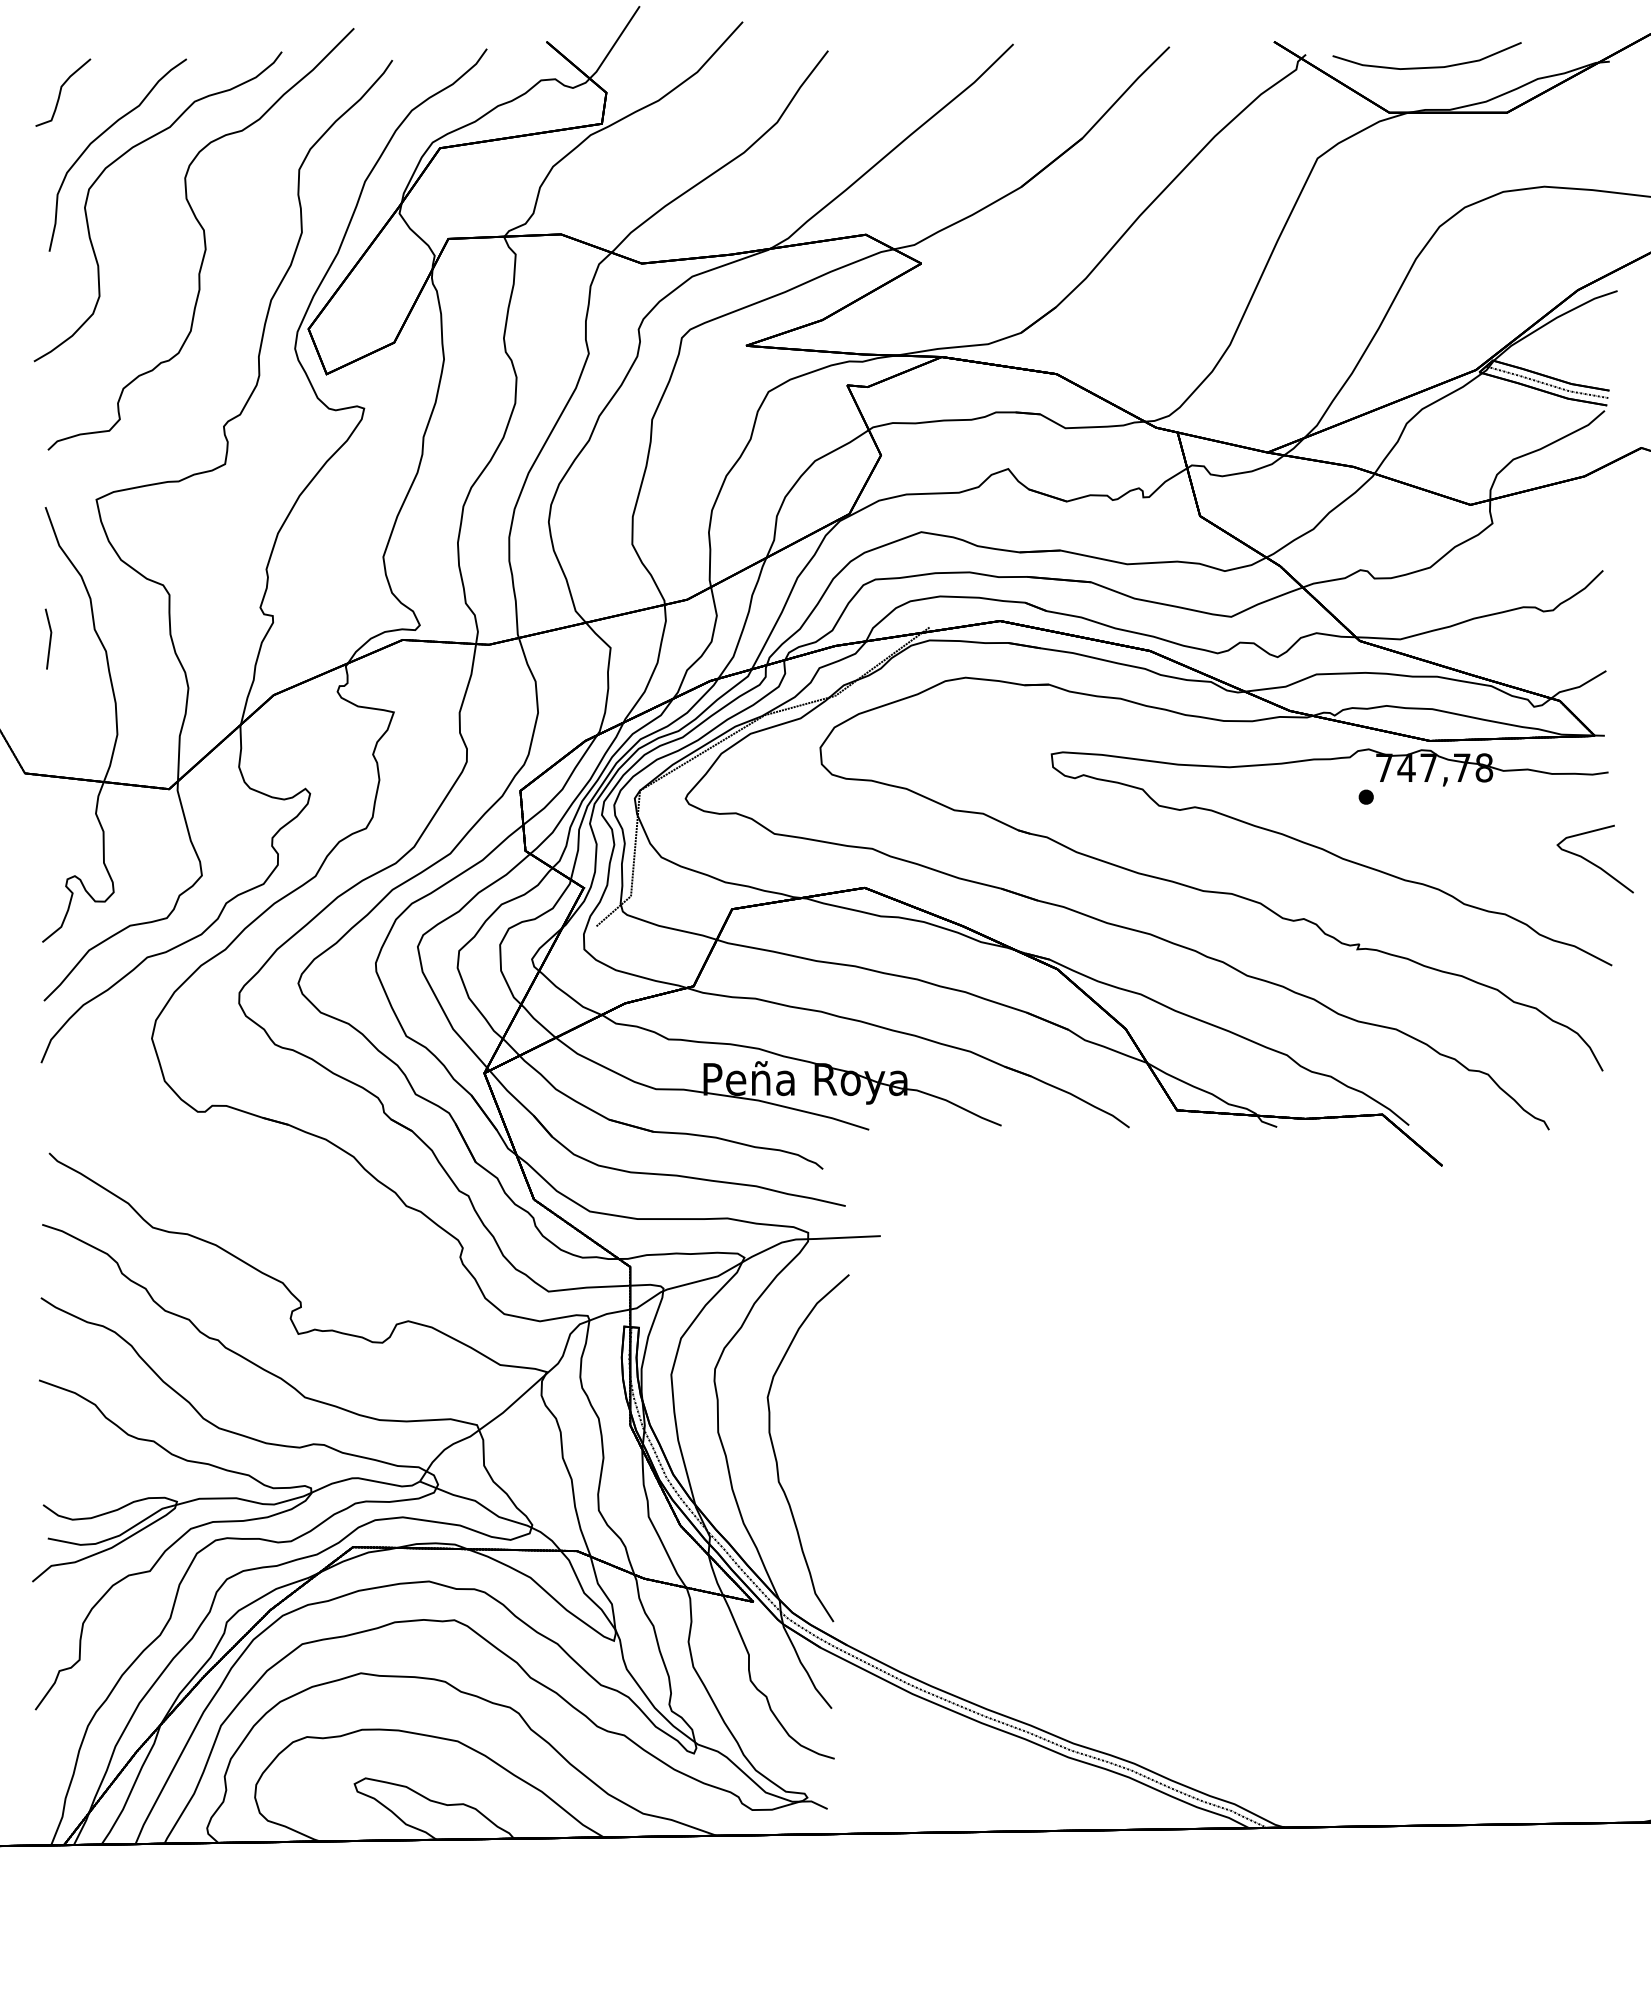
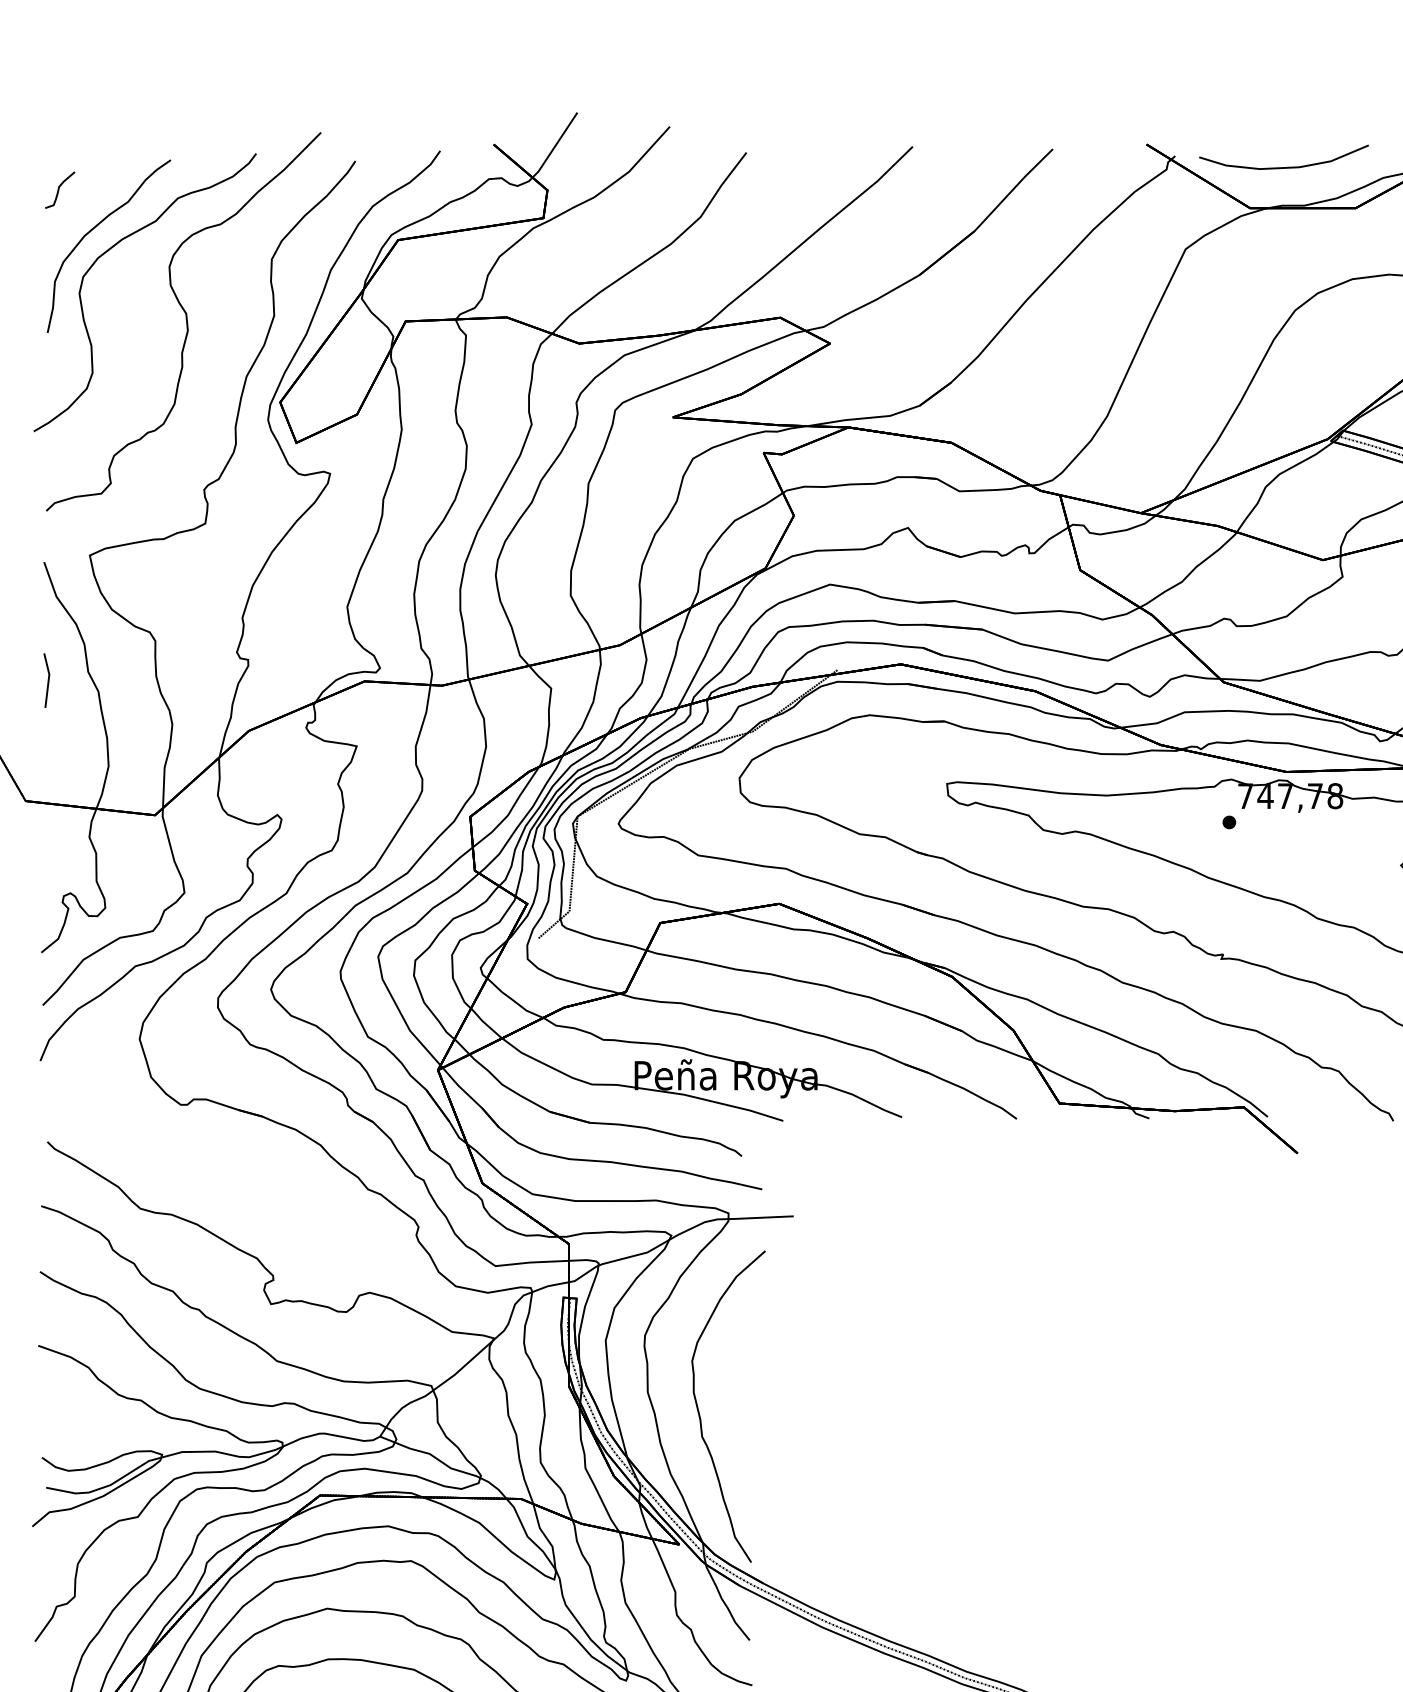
part: (63, 92) -> (60, 190), size x0.6

